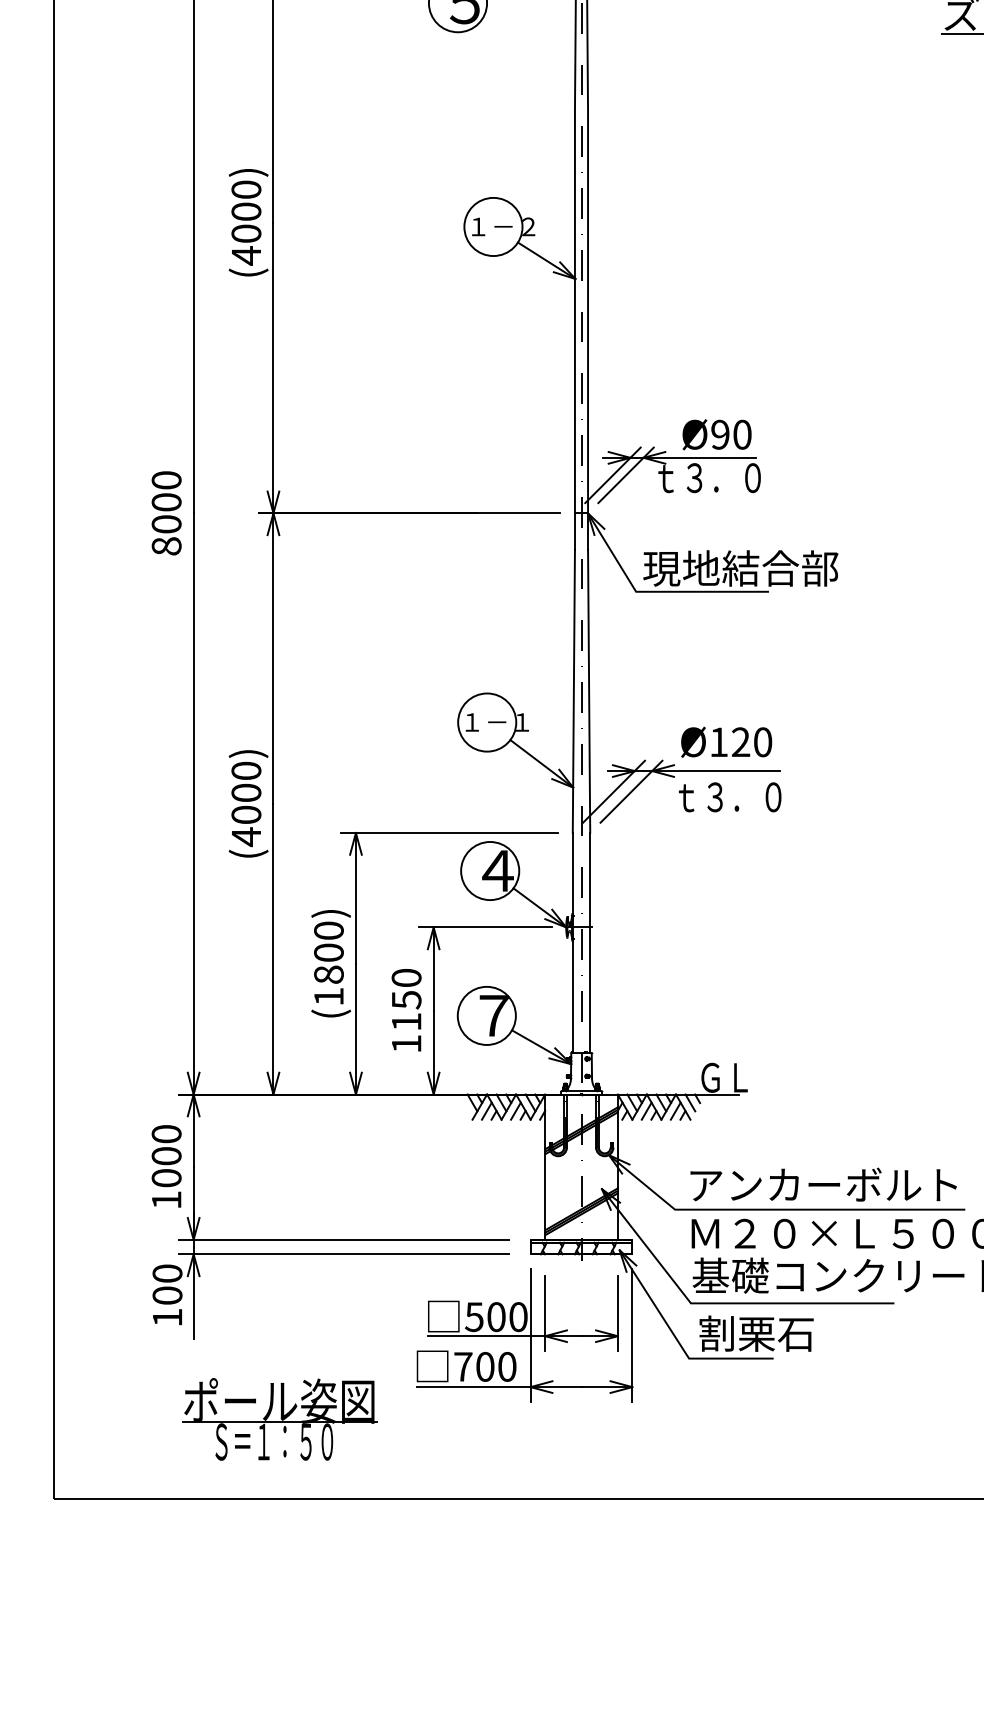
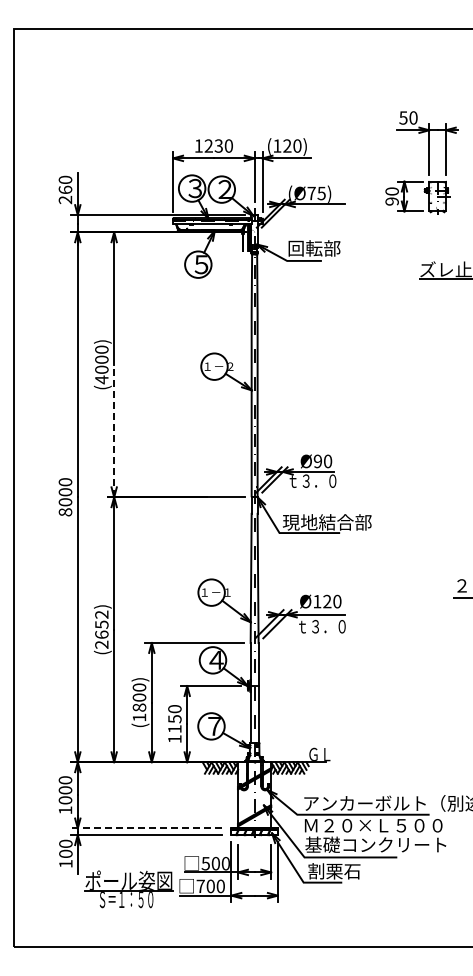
line: (274, 366) -> (114, 430), solid -> dashed
text: (245, 803) -> (101, 629), (4000) -> (2652)
line: (342, 1239) -> (145, 828), solid -> dashed
part: (278, 1419) -> (128, 889), moved

